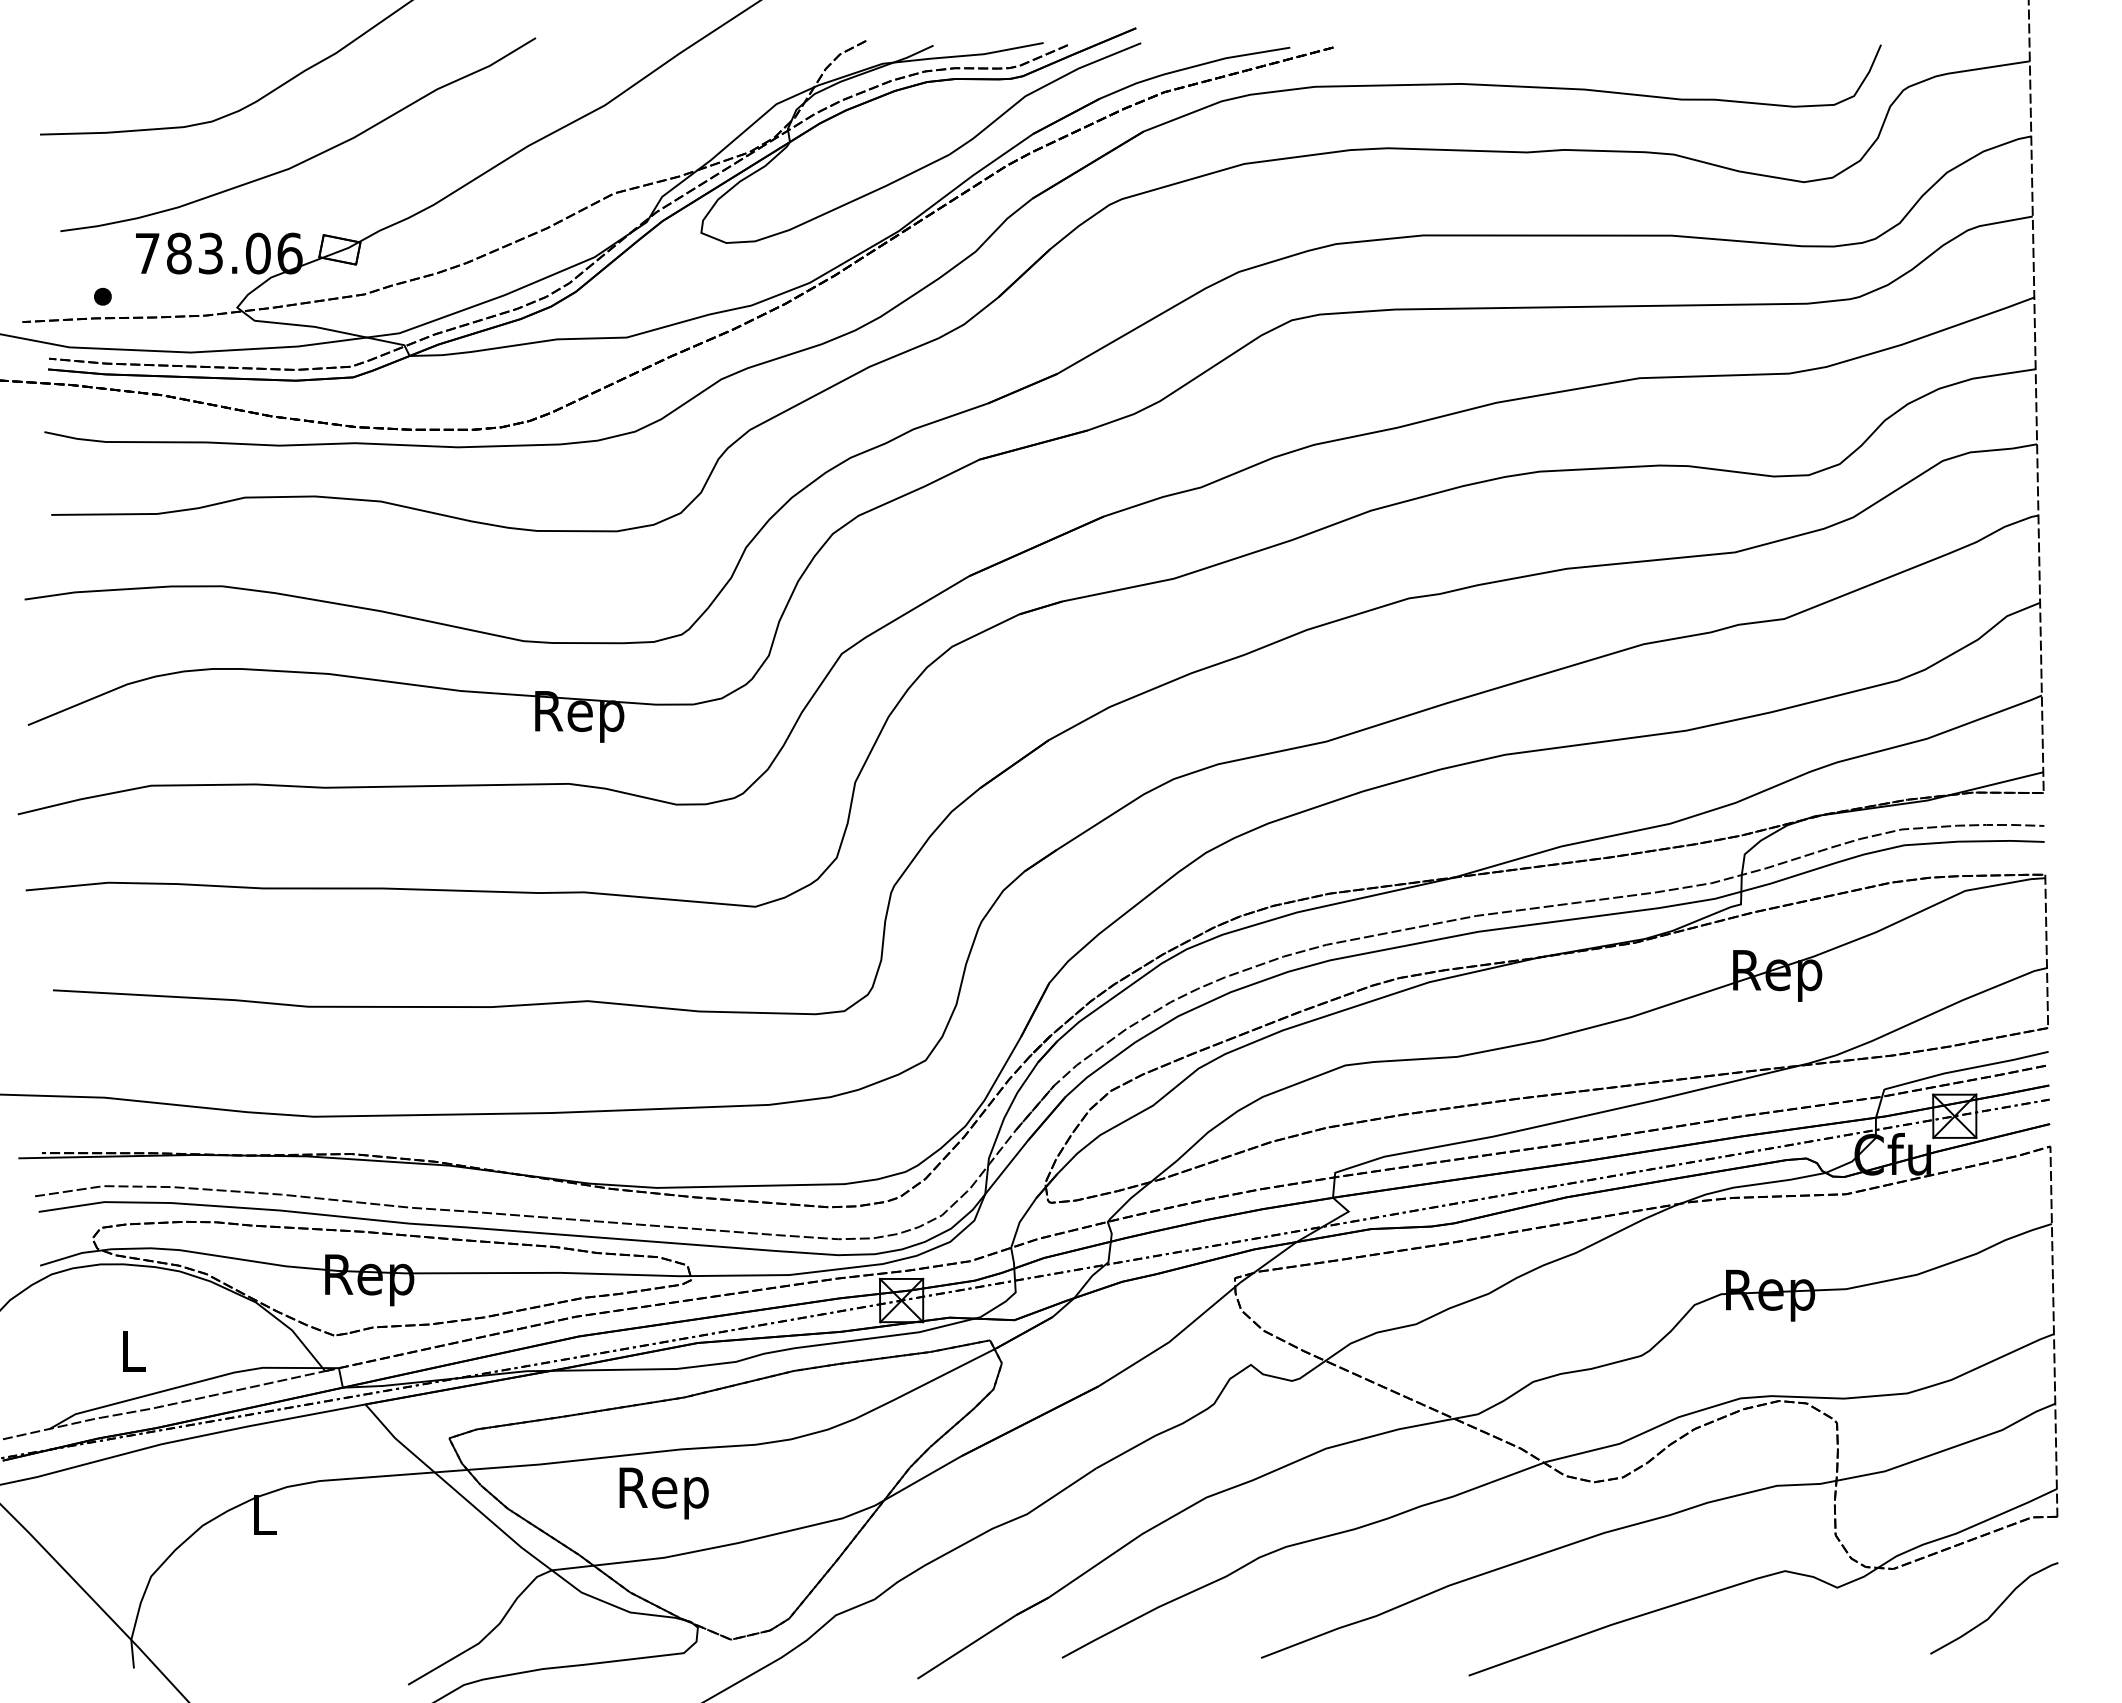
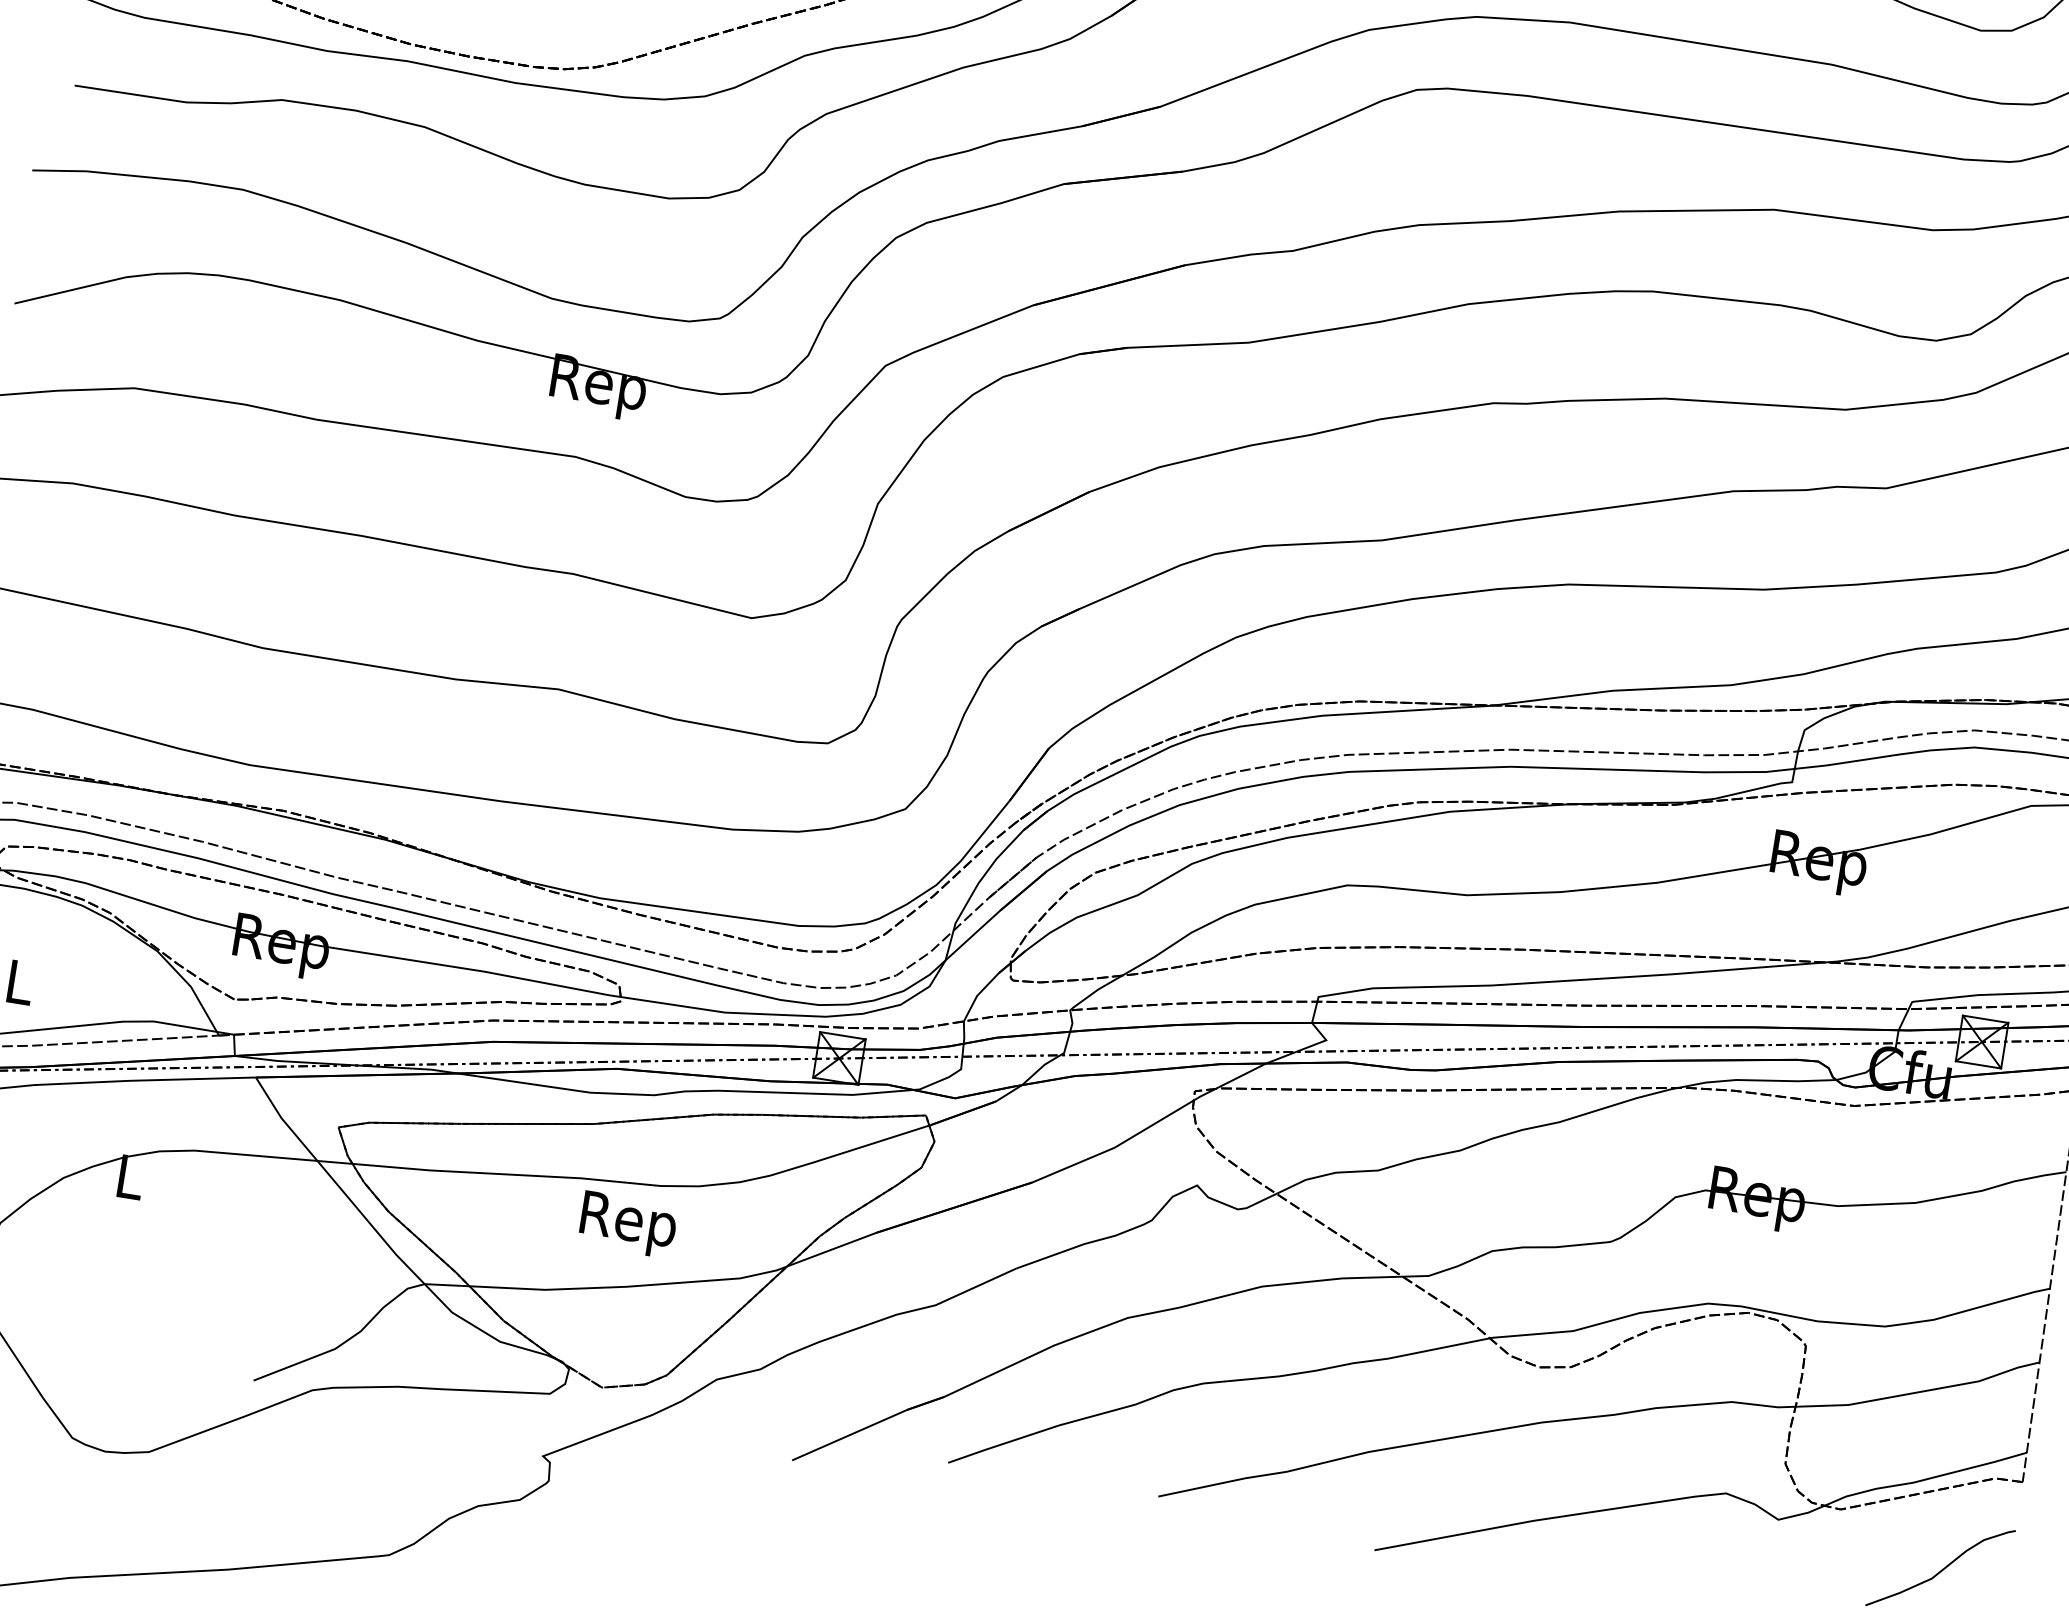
text: (663, 1493) -> (627, 1224), moved

